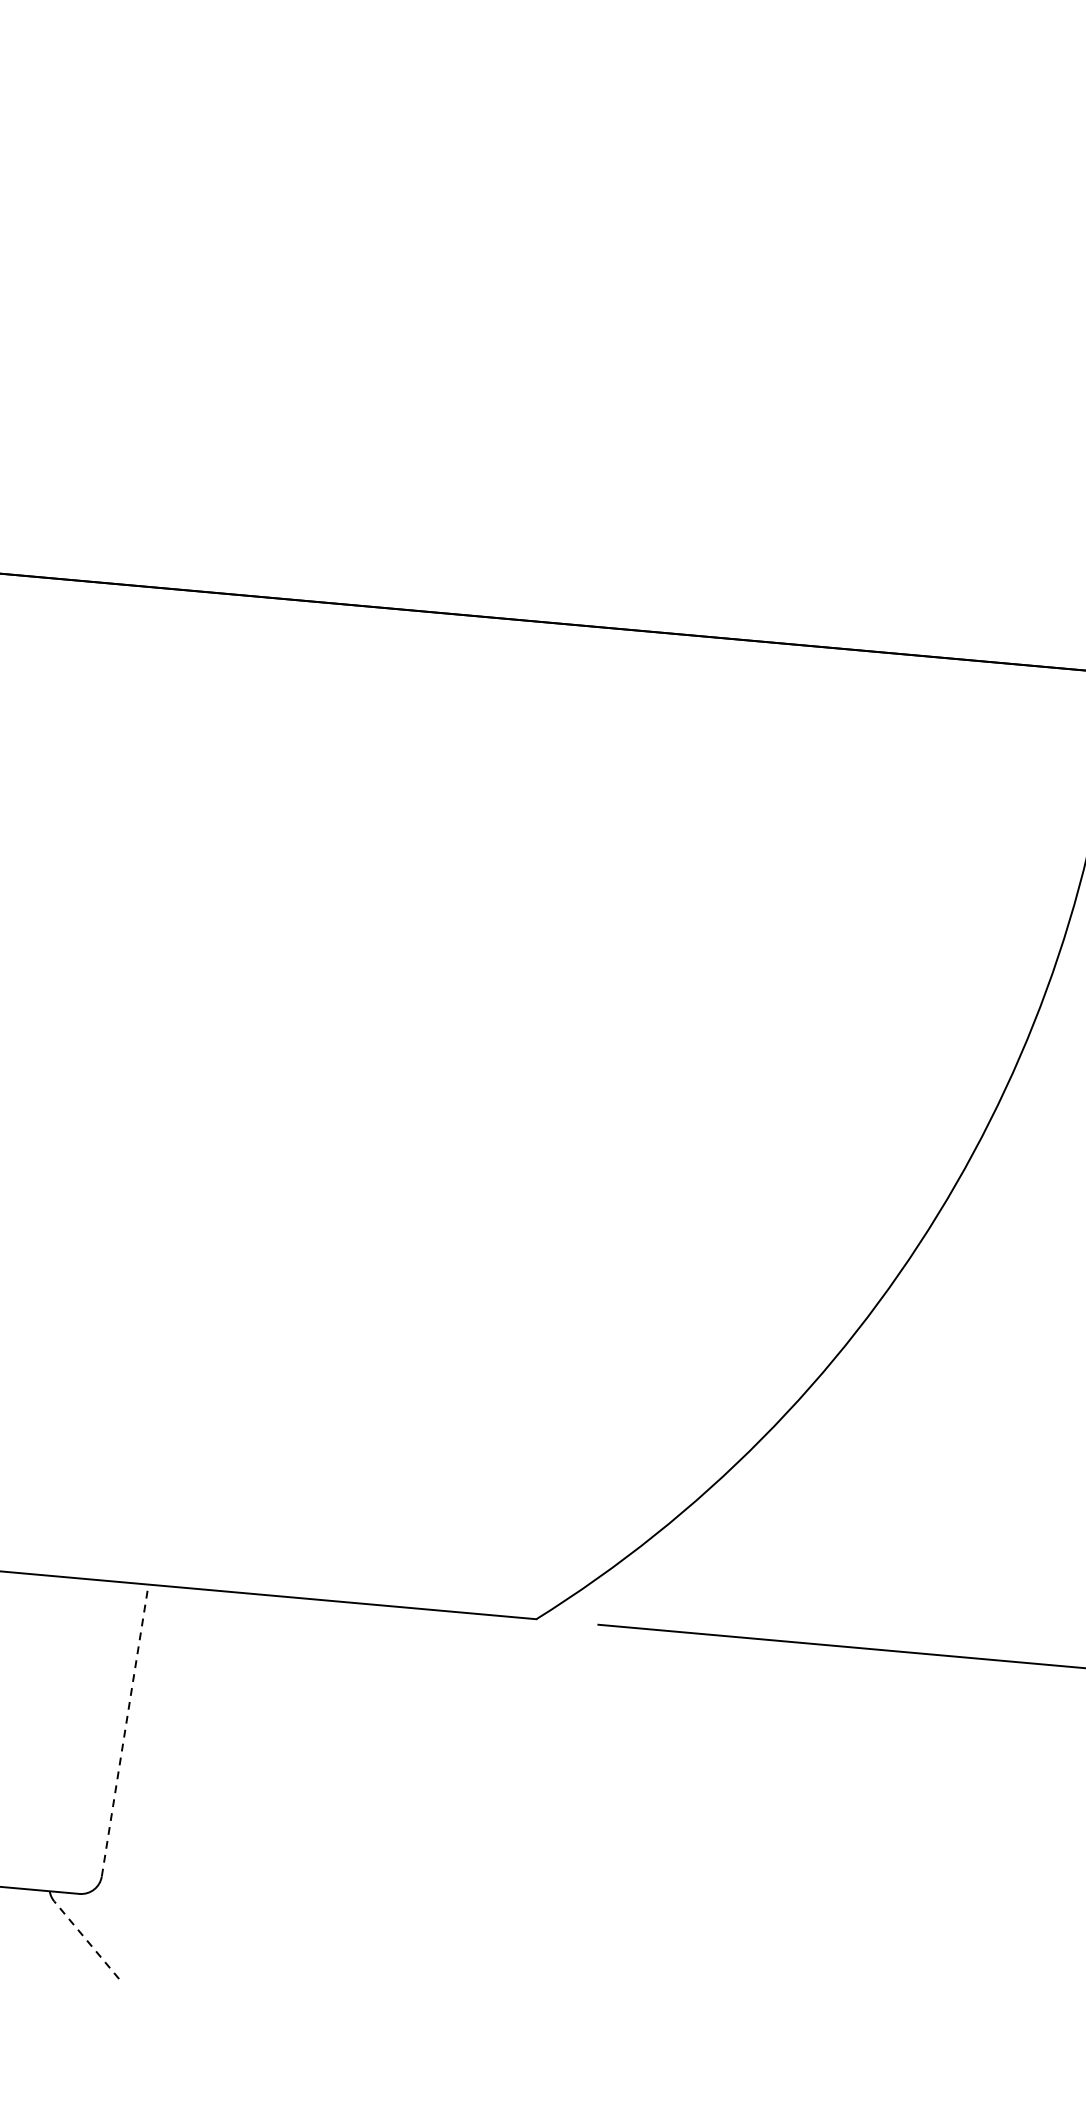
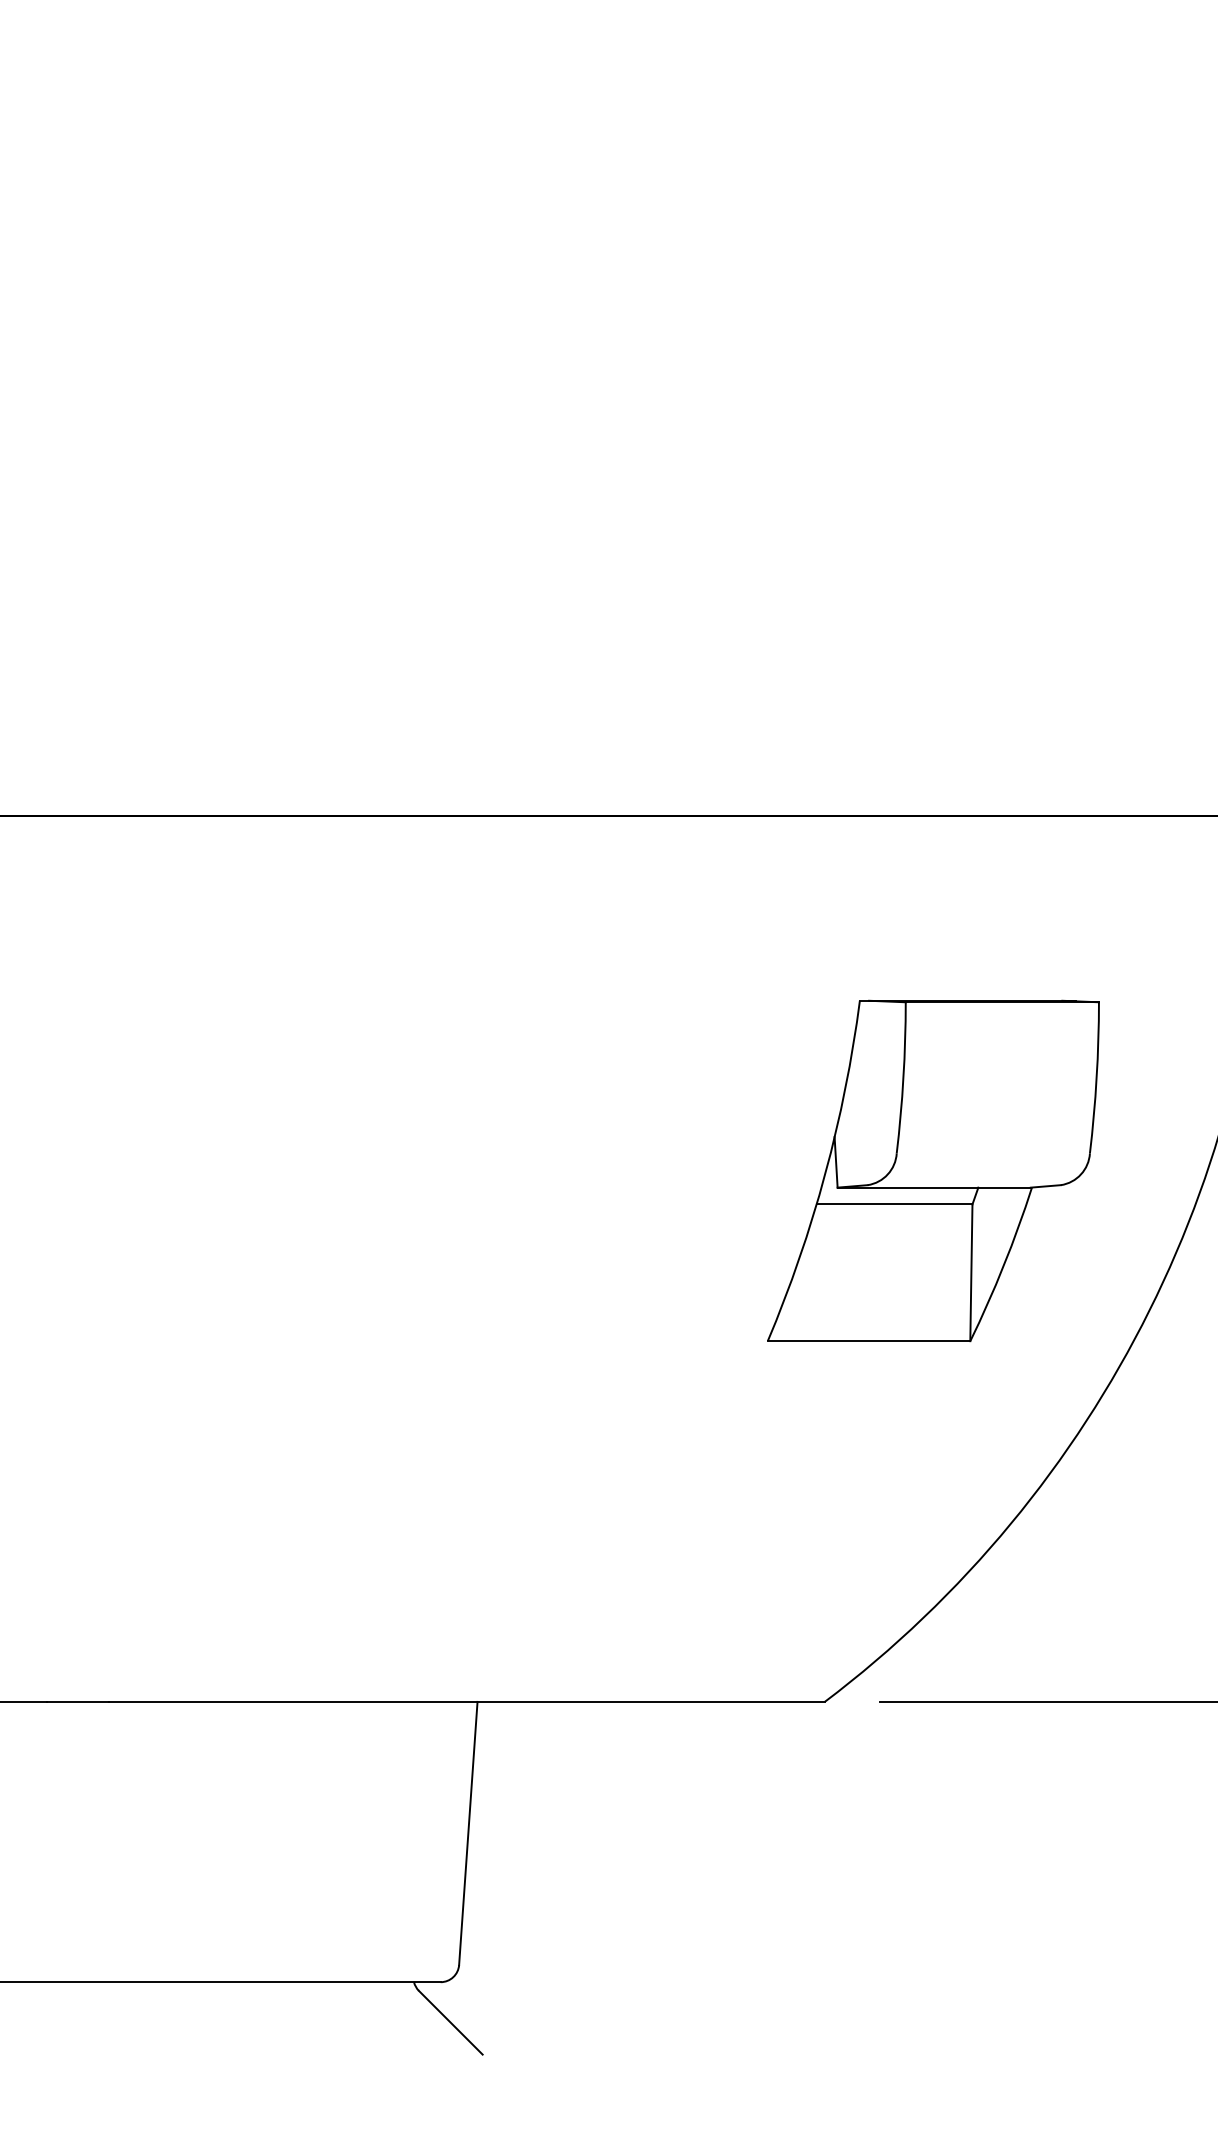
part: (710, 1036) -> (933, 1170), added
line: (125, 1730) -> (468, 1833), dashed -> solid
line: (86, 1939) -> (450, 2022), dashed -> solid

